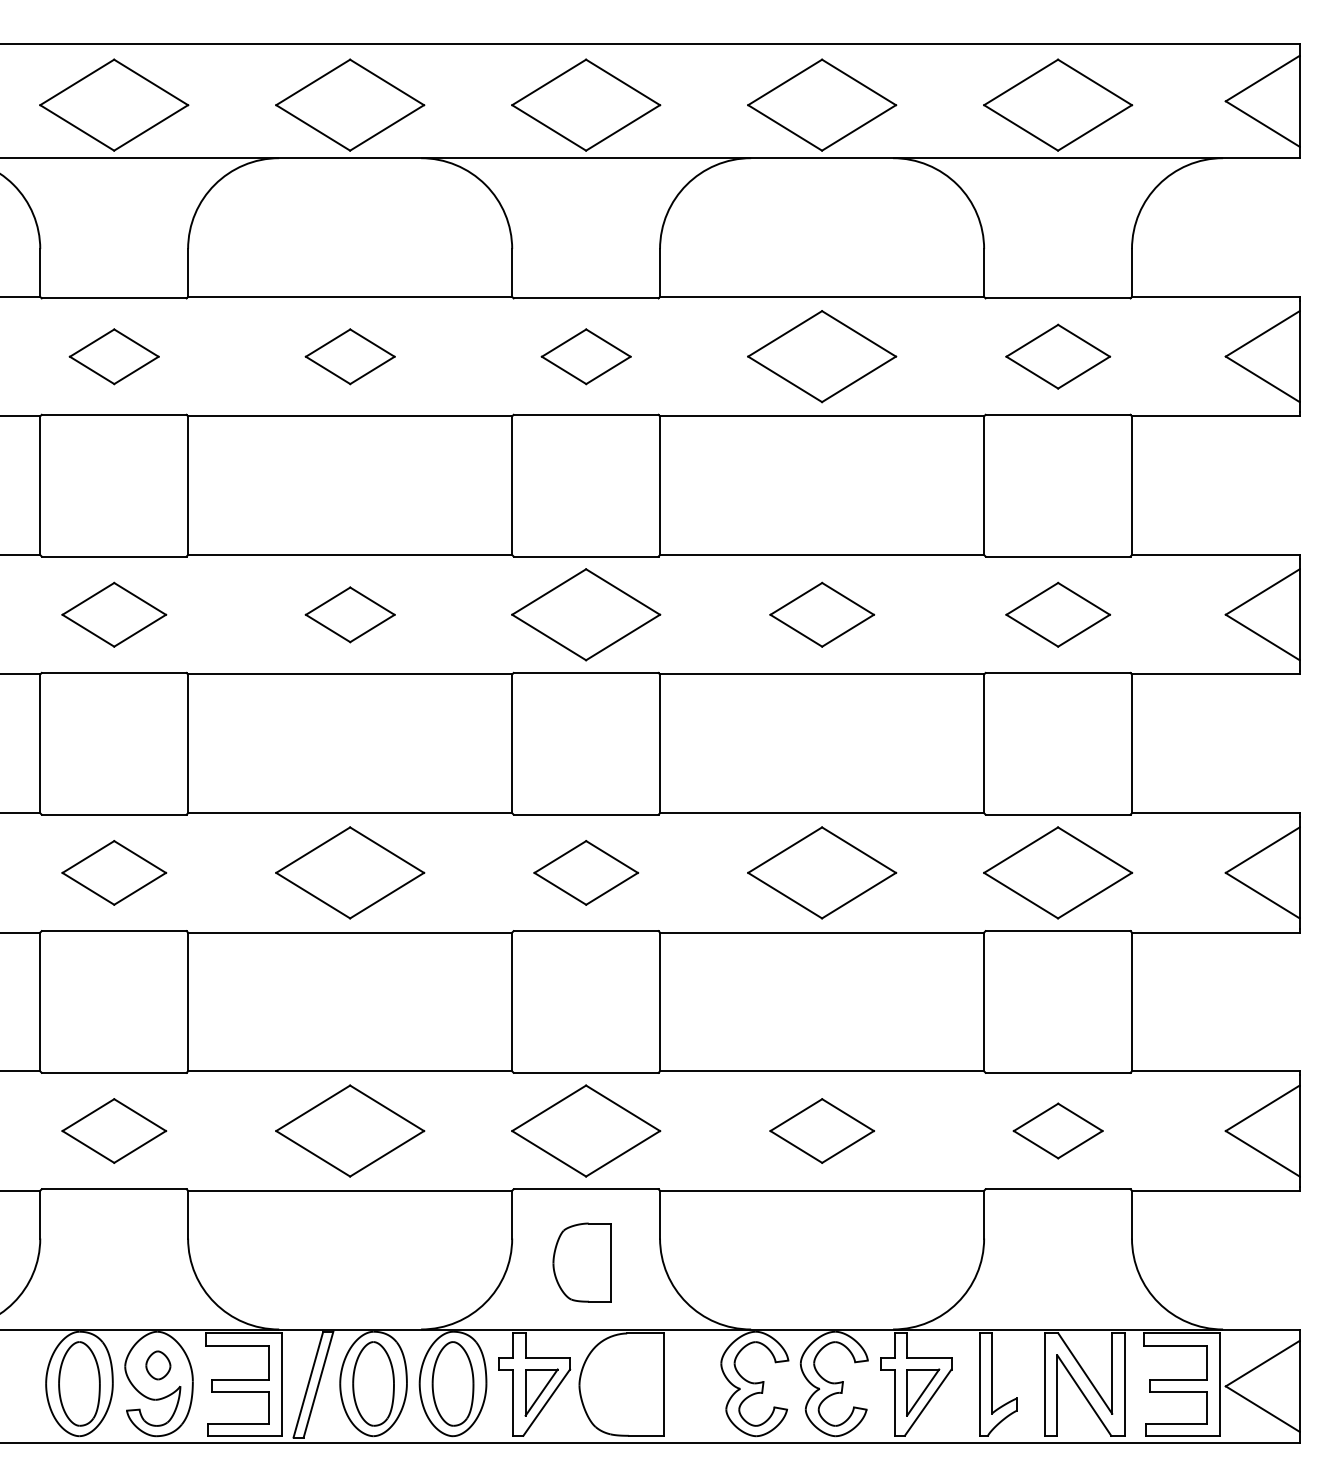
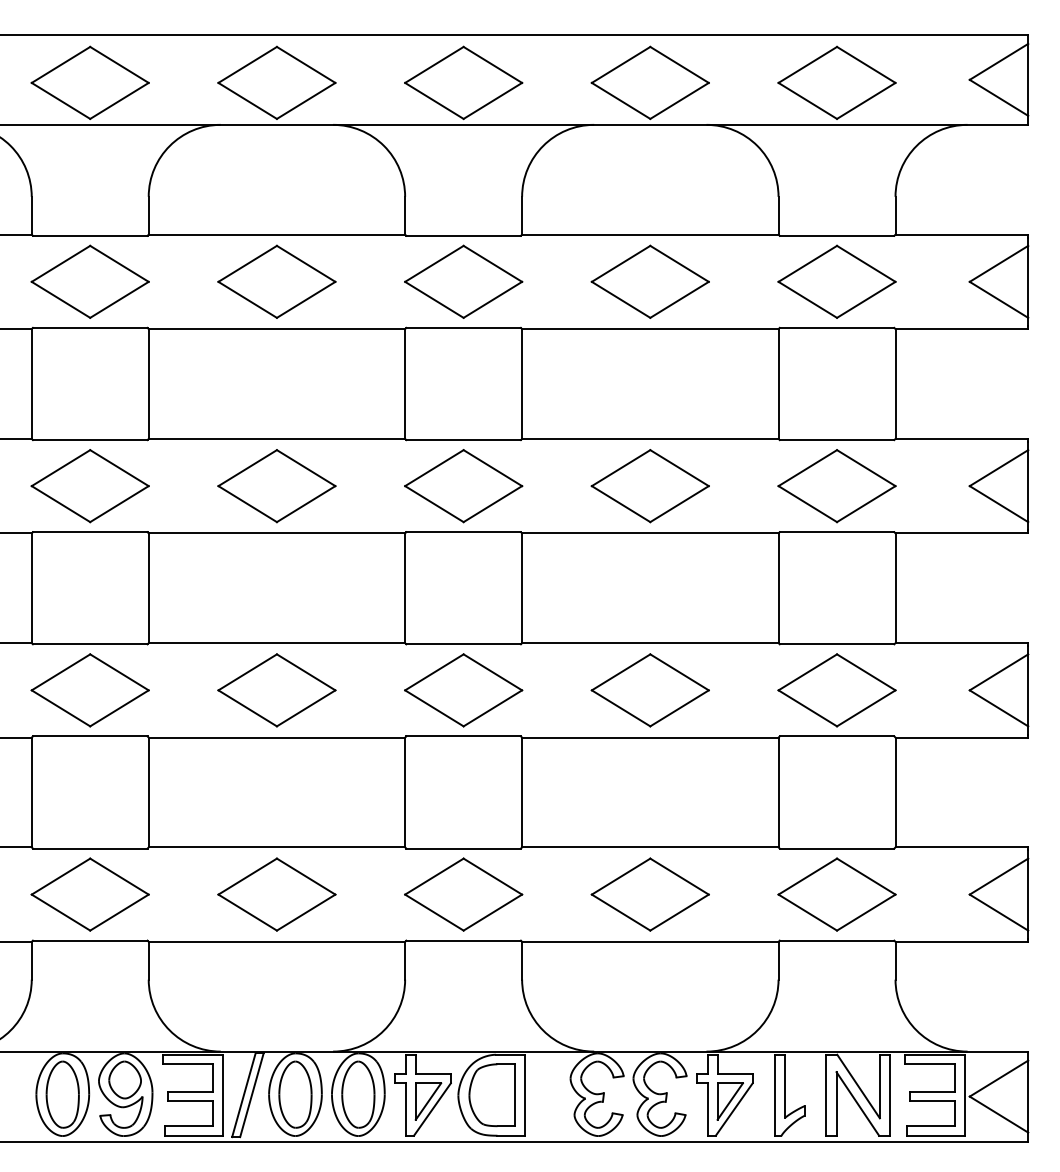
part: (114, 356) -> (90, 281), size x1.67
part: (350, 356) -> (277, 281), size x1.67
part: (586, 356) -> (463, 281), size x1.67
part: (1058, 356) -> (837, 281), size x1.43
part: (114, 614) -> (90, 485), size x1.43
part: (350, 614) -> (277, 485), size x1.67
part: (822, 614) -> (650, 485), size x1.43
part: (1058, 614) -> (837, 485), size x1.43
part: (114, 872) -> (90, 690), size x1.43
part: (586, 872) -> (463, 690), size x1.43
part: (114, 1130) -> (90, 894), size x1.43
part: (822, 1130) -> (650, 894), size x1.43
part: (1058, 1130) -> (837, 894), size x1.67
part: (581, 1262) -> (491, 1095), moved
part: (158, 1365) -> (125, 1080), size x1.67

